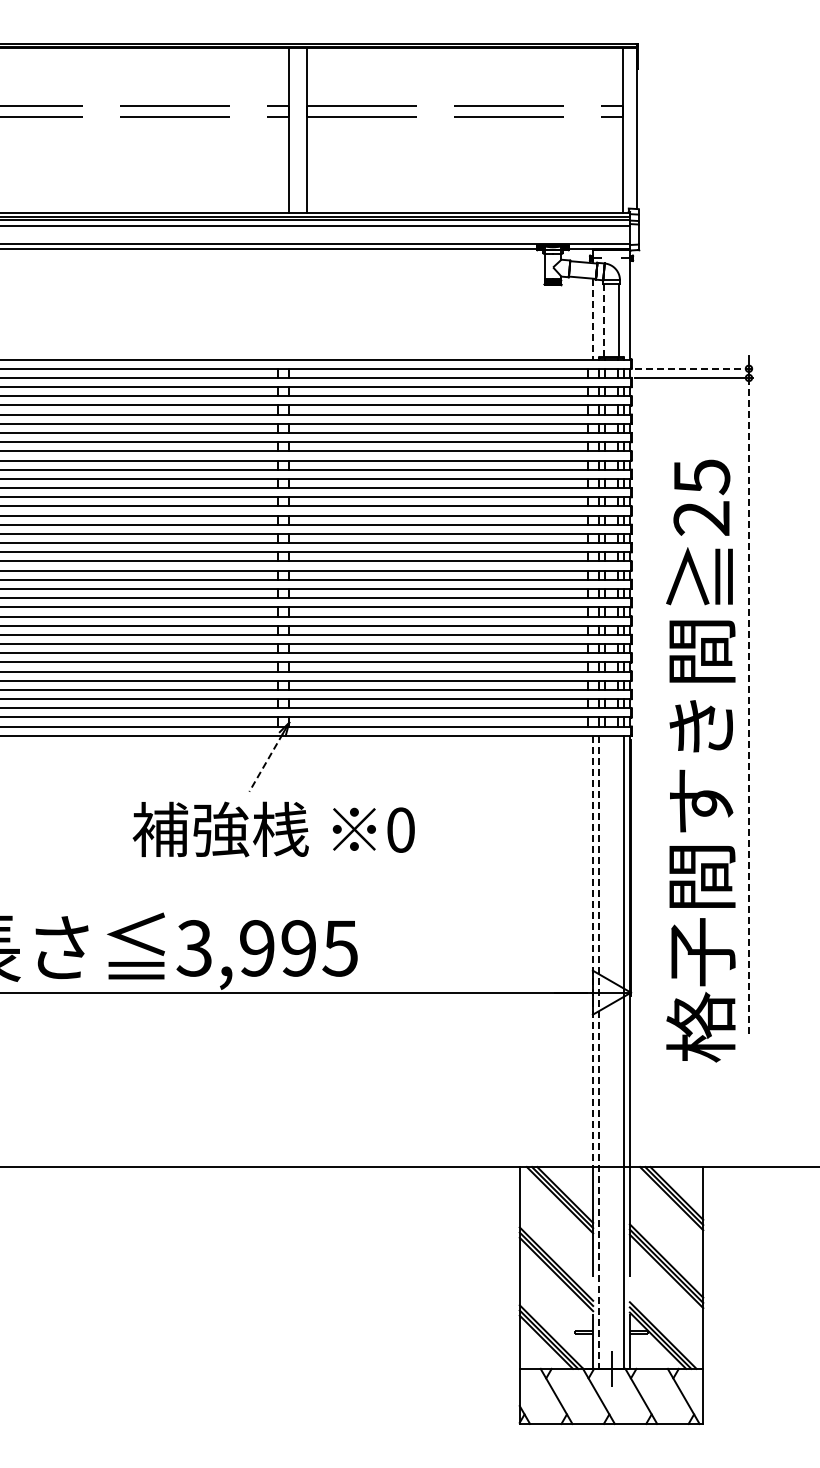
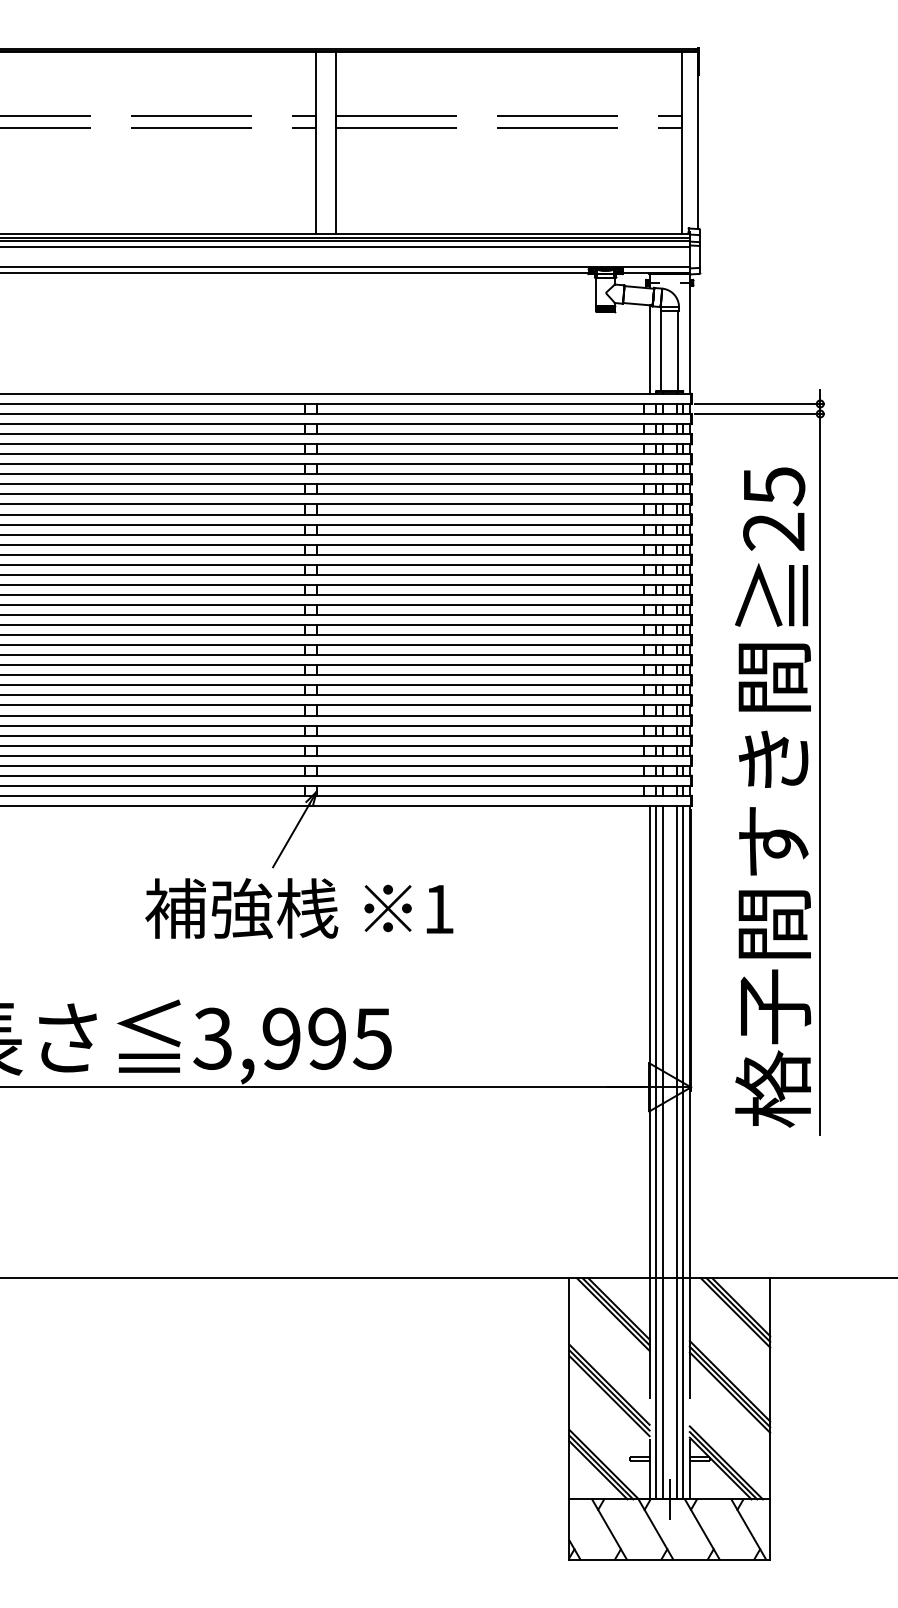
line: (593, 319) -> (649, 349), dashed -> solid
line: (603, 320) -> (660, 351), dashed -> solid
line: (693, 368) -> (759, 403), dashed -> solid
line: (748, 707) -> (819, 774), dashed -> solid
text: (700, 760) -> (772, 796), moved
line: (265, 763) -> (290, 836), dashed -> solid
text: (400, 829) -> (438, 908), 0 -> 1
line: (593, 951) -> (649, 1042), dashed -> solid
line: (605, 1051) -> (663, 1151), added
line: (617, 1051) -> (676, 1151), added
line: (599, 1052) -> (656, 1152), dashed -> solid

